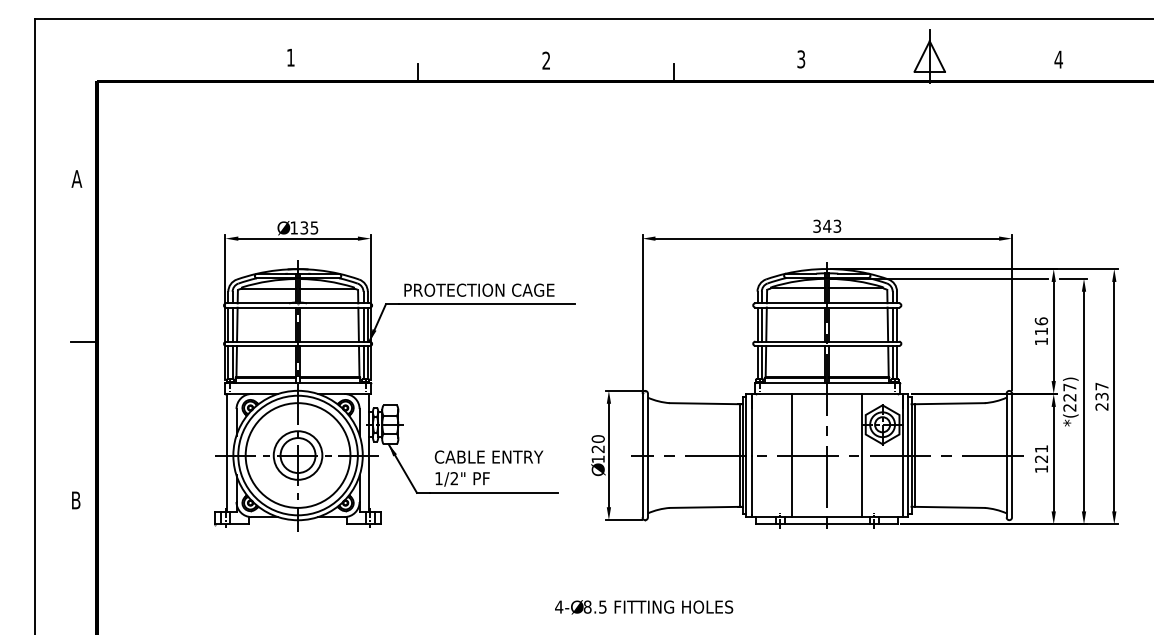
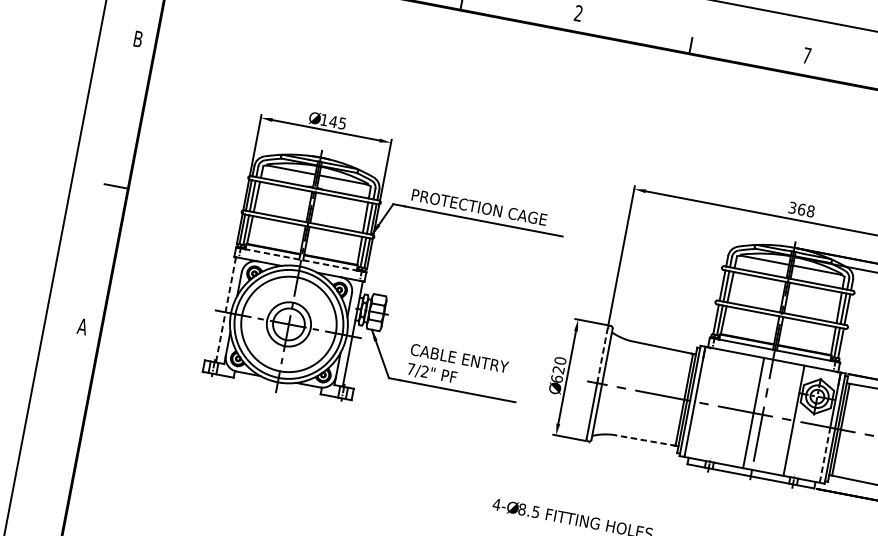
text: (801, 59) -> (807, 55), 3 -> 7
text: (76, 178) -> (137, 38), A -> B
text: (832, 225) -> (806, 209), 343 -> 368
text: (304, 227) -> (333, 121), 135 -> 145
line: (298, 383) -> (301, 260), solid -> dashed
line: (642, 424) -> (602, 355), solid -> dashed
line: (227, 452) -> (226, 309), solid -> dashed
line: (792, 455) -> (753, 413), moved
text: (597, 459) -> (556, 379), 120 -> 620
text: (438, 478) -> (410, 368), 1/2" -> 7/2"
line: (902, 486) -> (824, 455), solid -> dashed
text: (75, 500) -> (82, 326), B -> A
line: (705, 507) -> (644, 440), solid -> dashed

